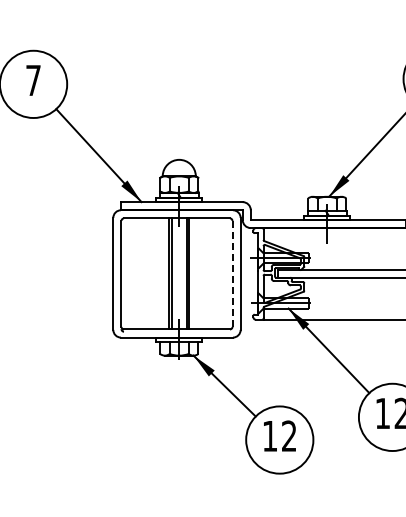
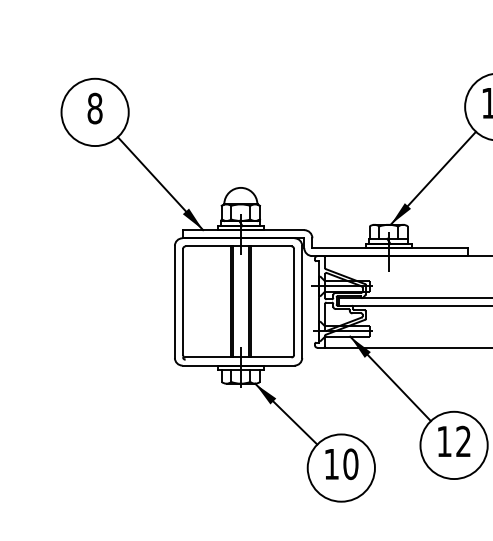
text: (32, 80) -> (94, 108), 7 -> 8
line: (232, 273) -> (294, 301), dashed -> solid
text: (288, 436) -> (350, 464), 12 -> 10

